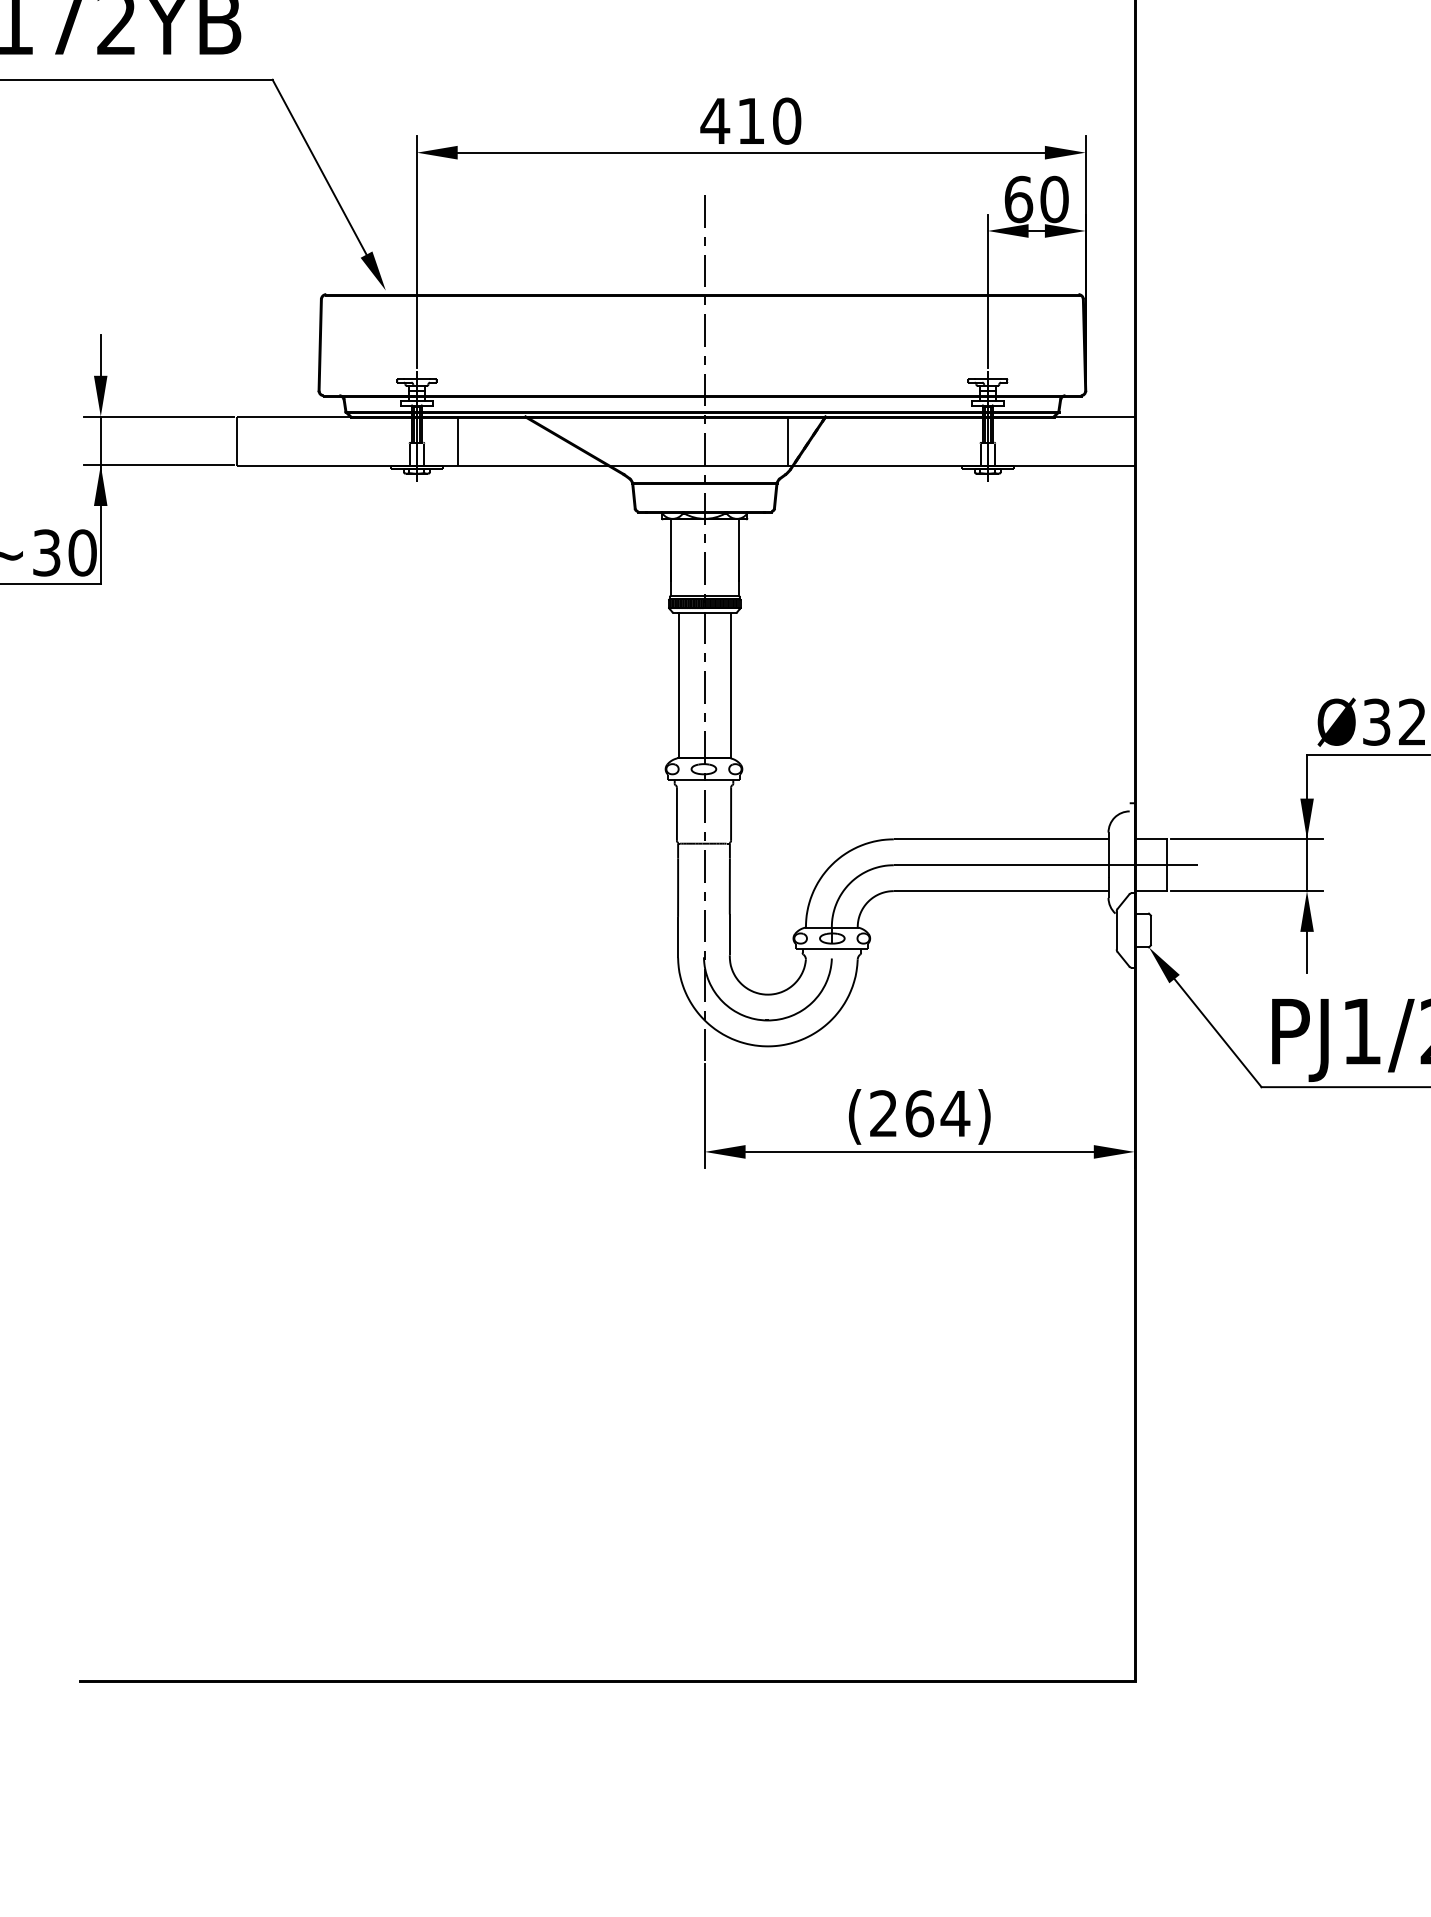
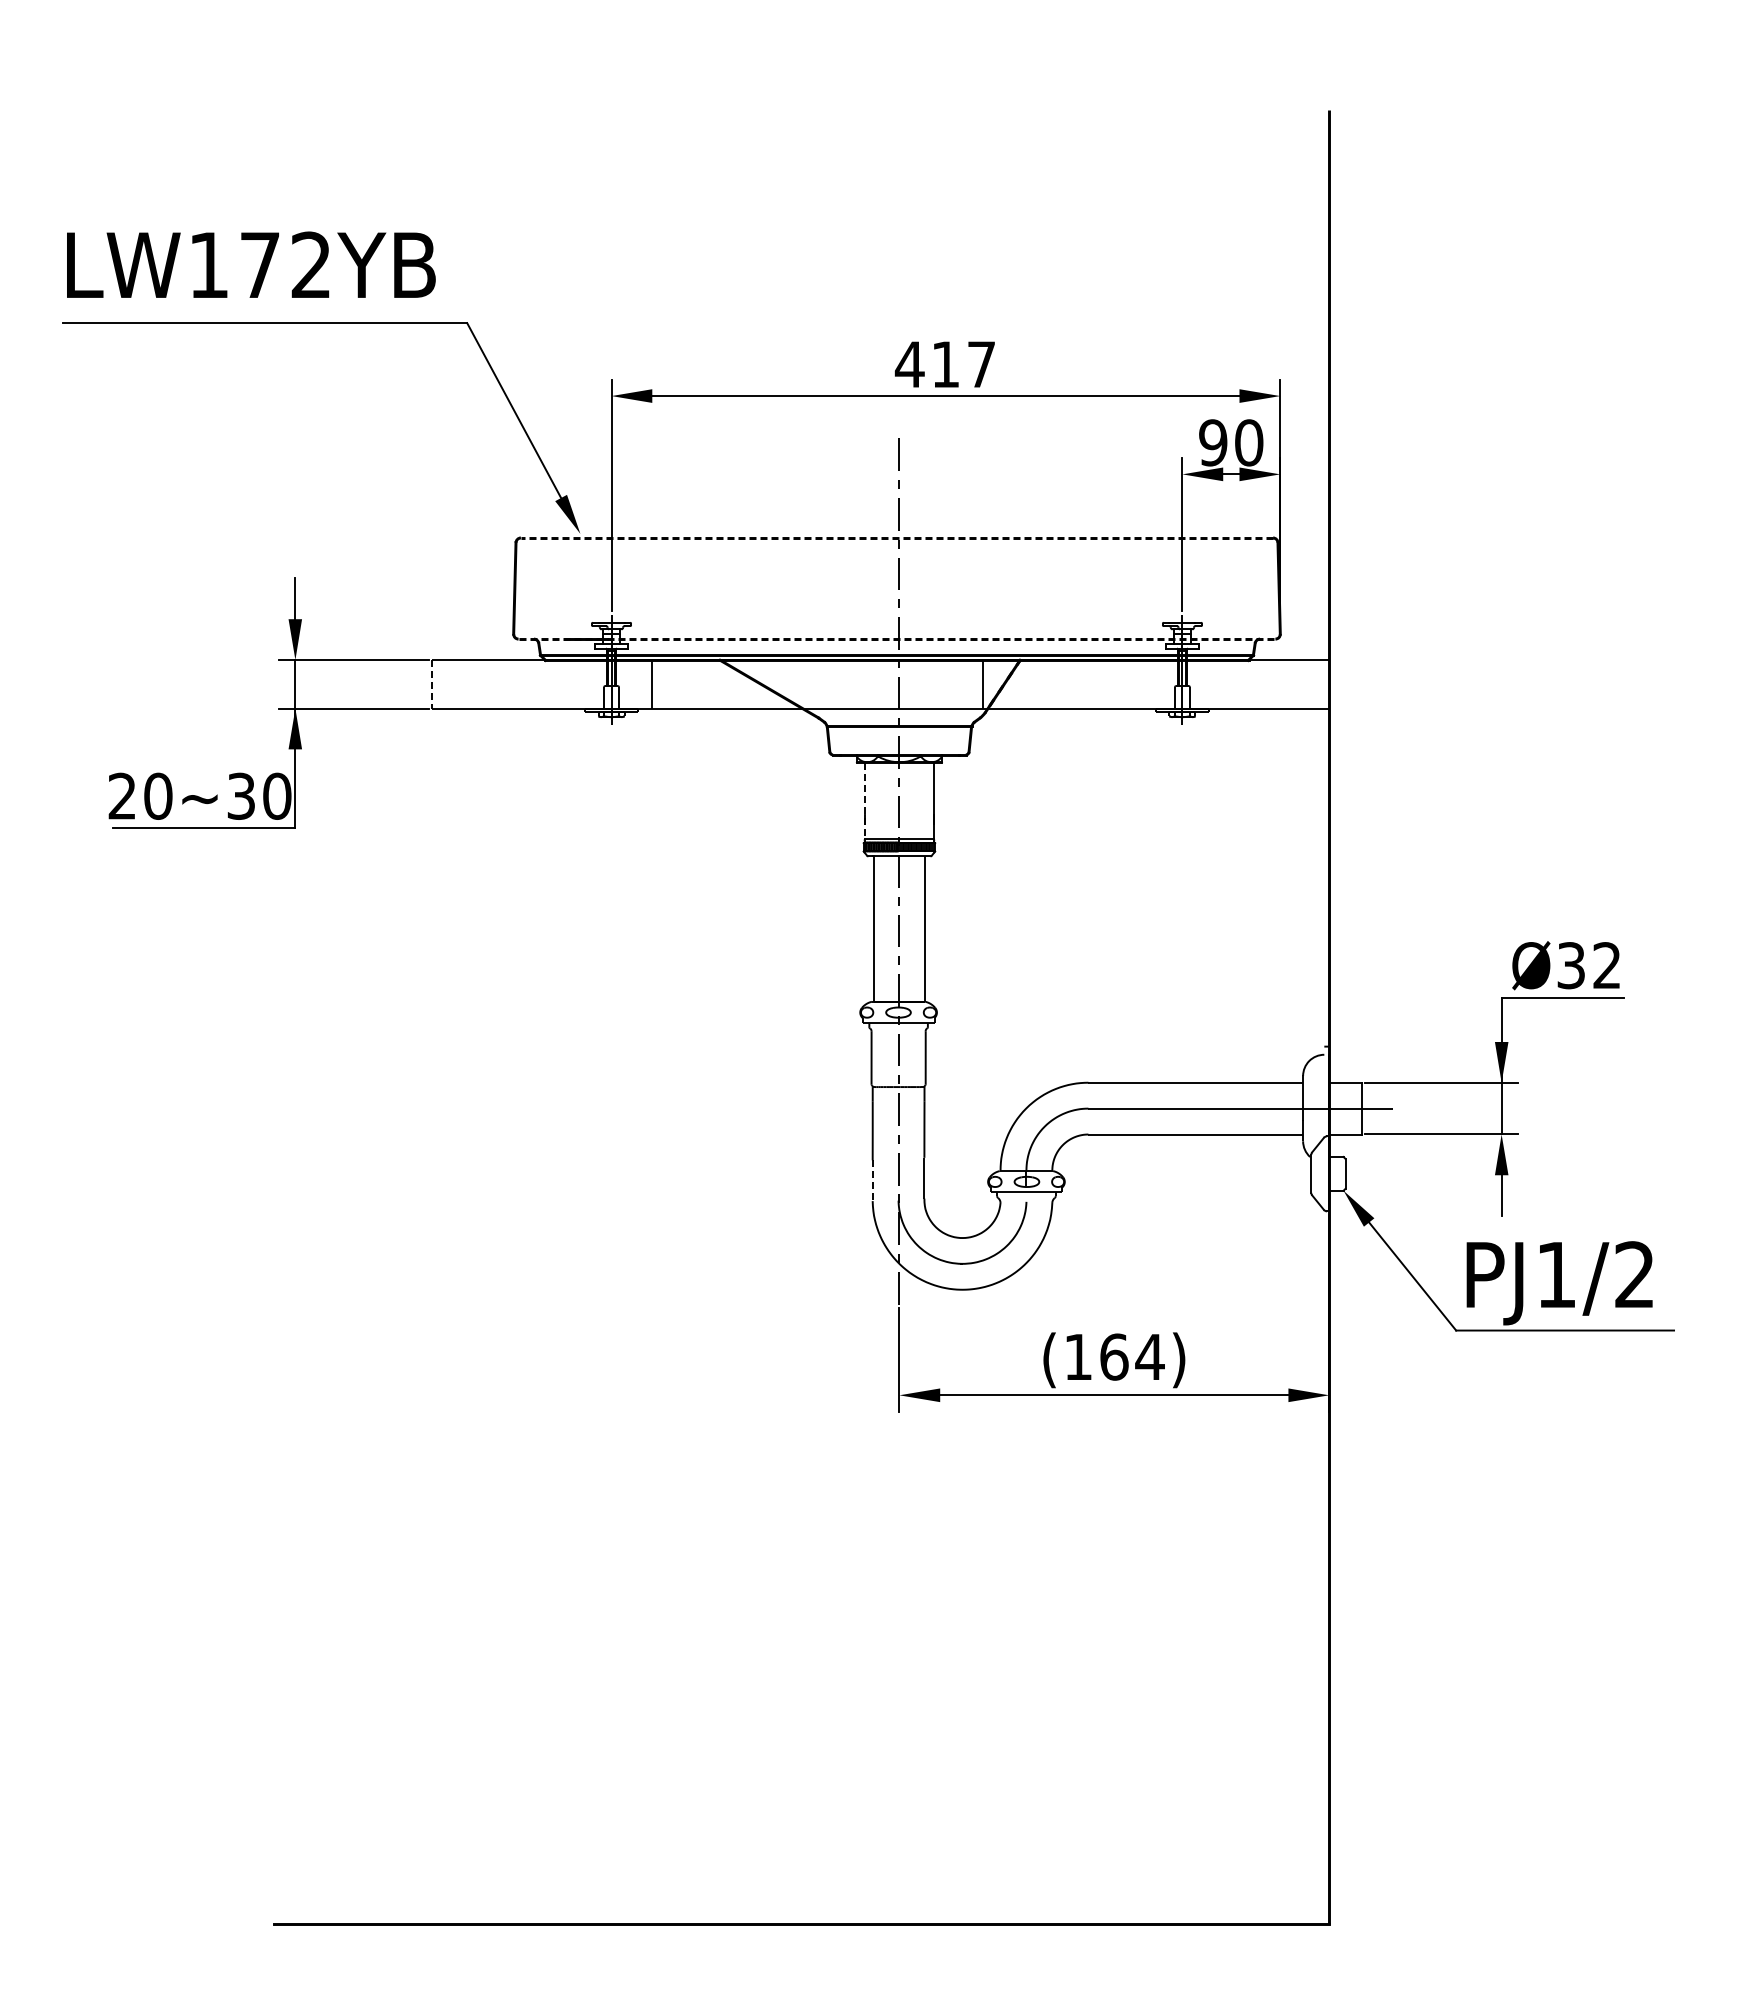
text: (786, 121) -> (981, 364), 410 -> 417
text: (1018, 199) -> (1213, 442), 60 -> 90
line: (701, 294) -> (896, 537), solid -> dashed
line: (702, 396) -> (897, 639), solid -> dashed
line: (237, 442) -> (432, 685), solid -> dashed
line: (670, 558) -> (865, 801), solid -> dashed
line: (677, 938) -> (872, 1181), solid -> dashed
text: (882, 1113) -> (1077, 1356), (264) -> (164)

